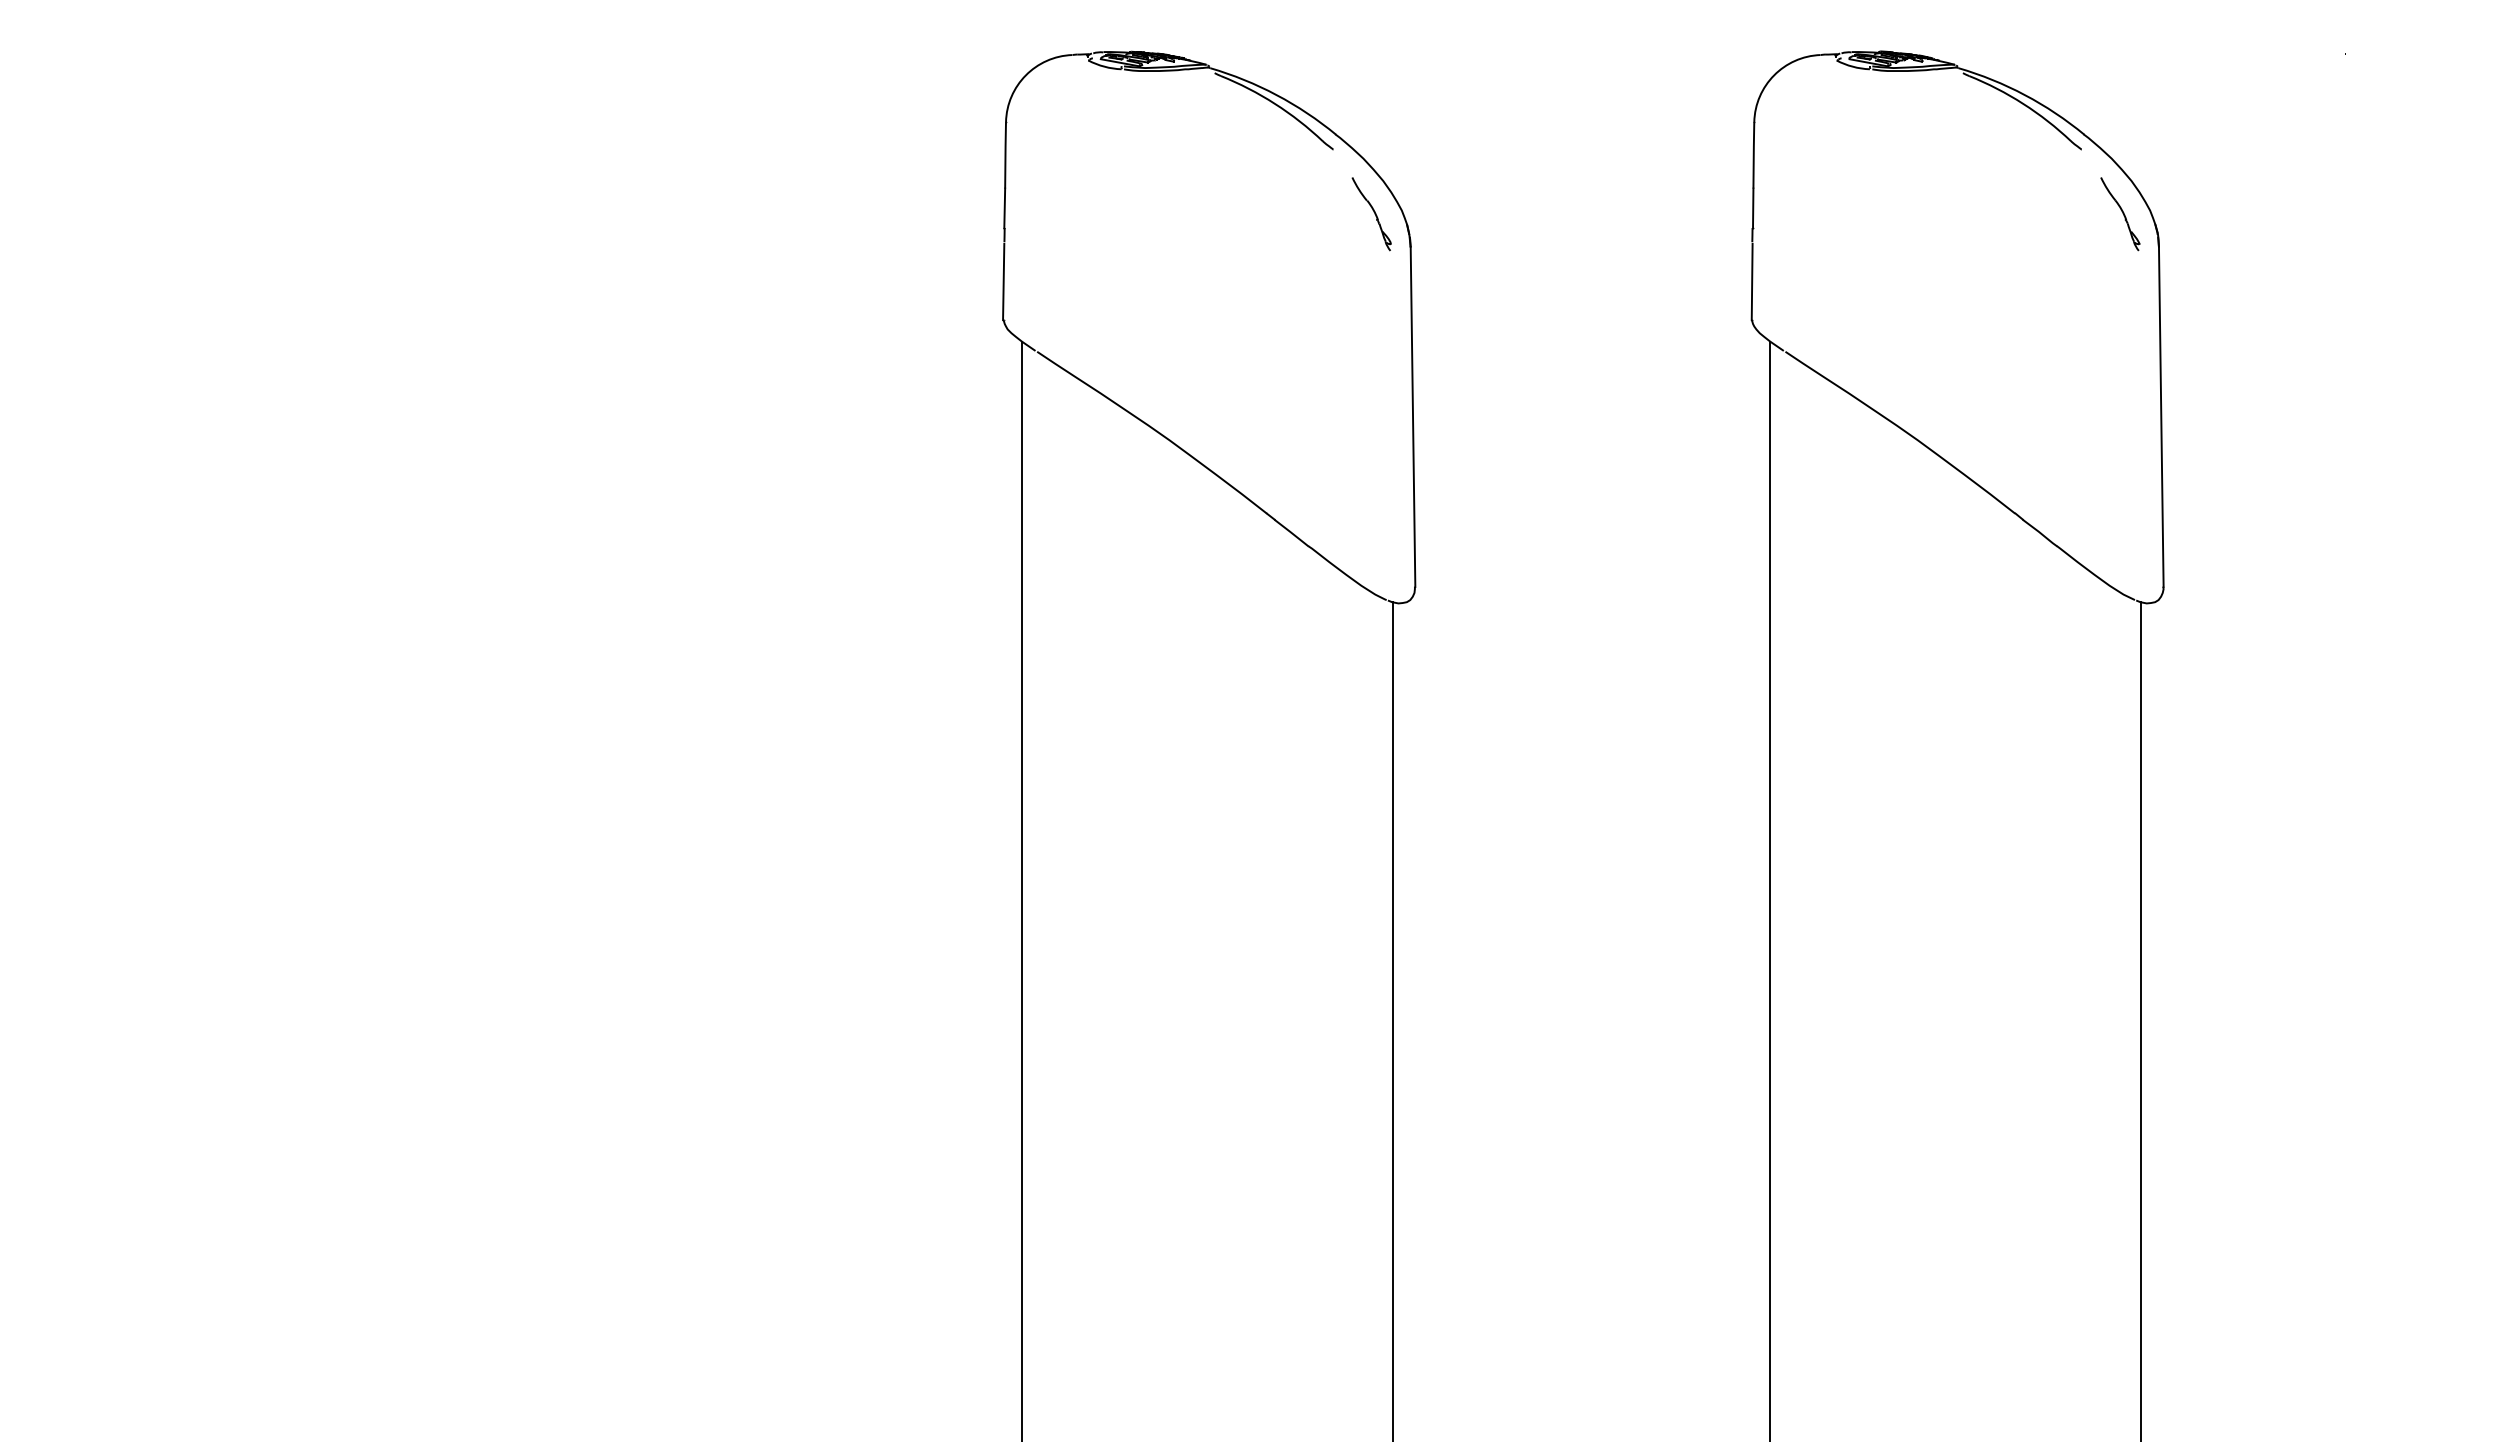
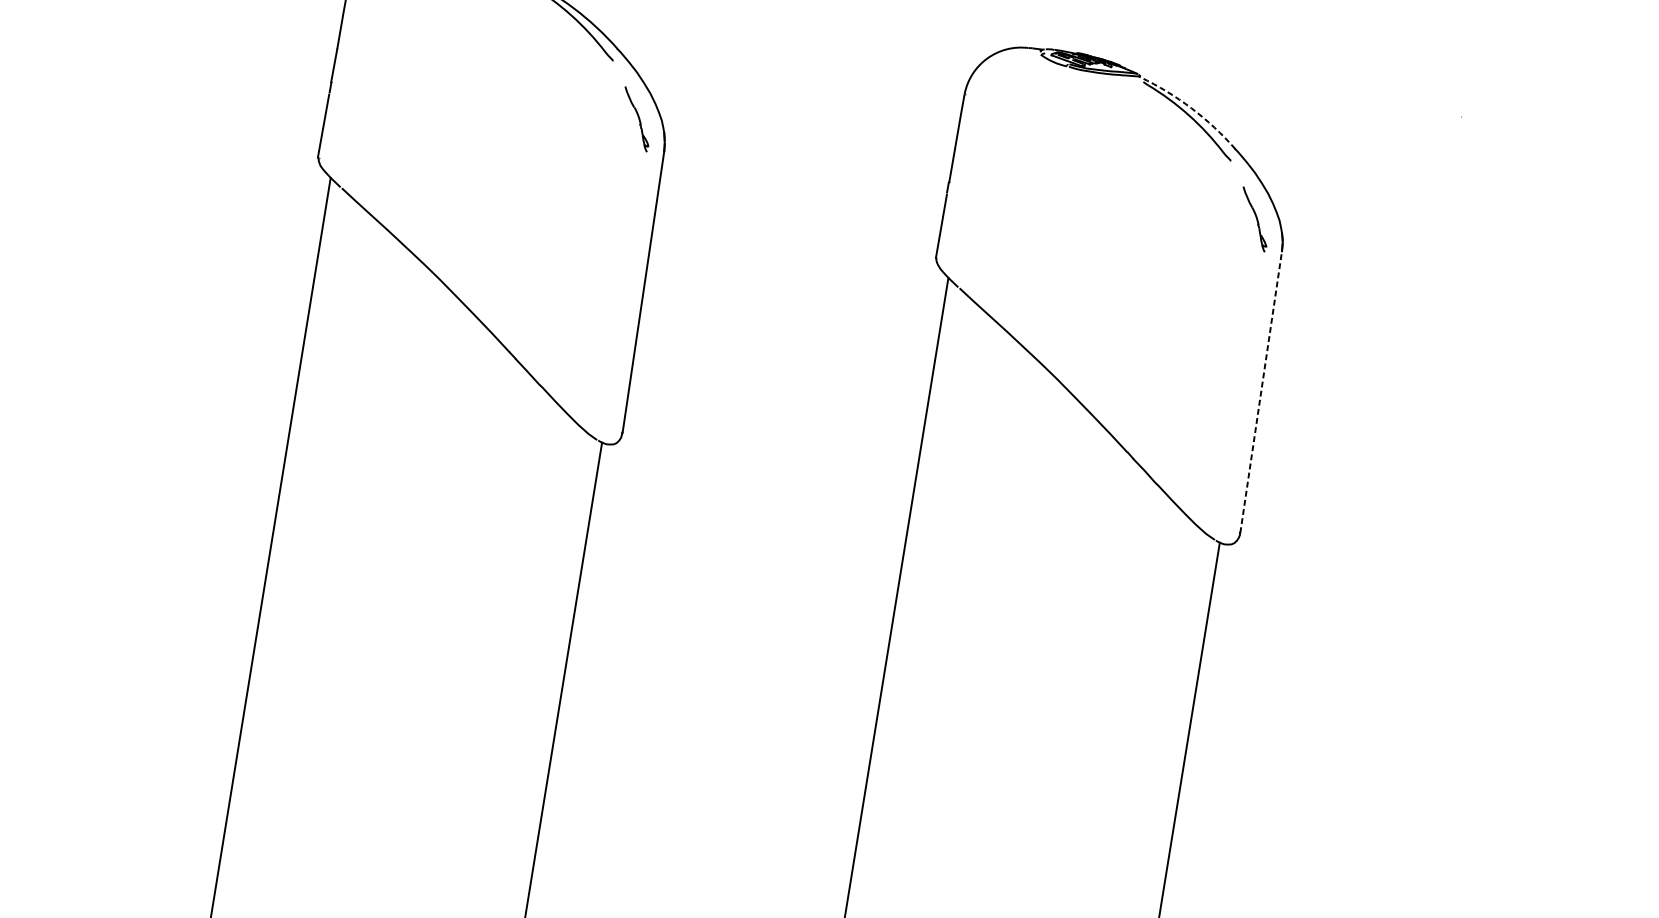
arc: (2024, 95) -> (1191, 108), solid -> dashed
line: (2161, 417) -> (1261, 392), solid -> dashed

